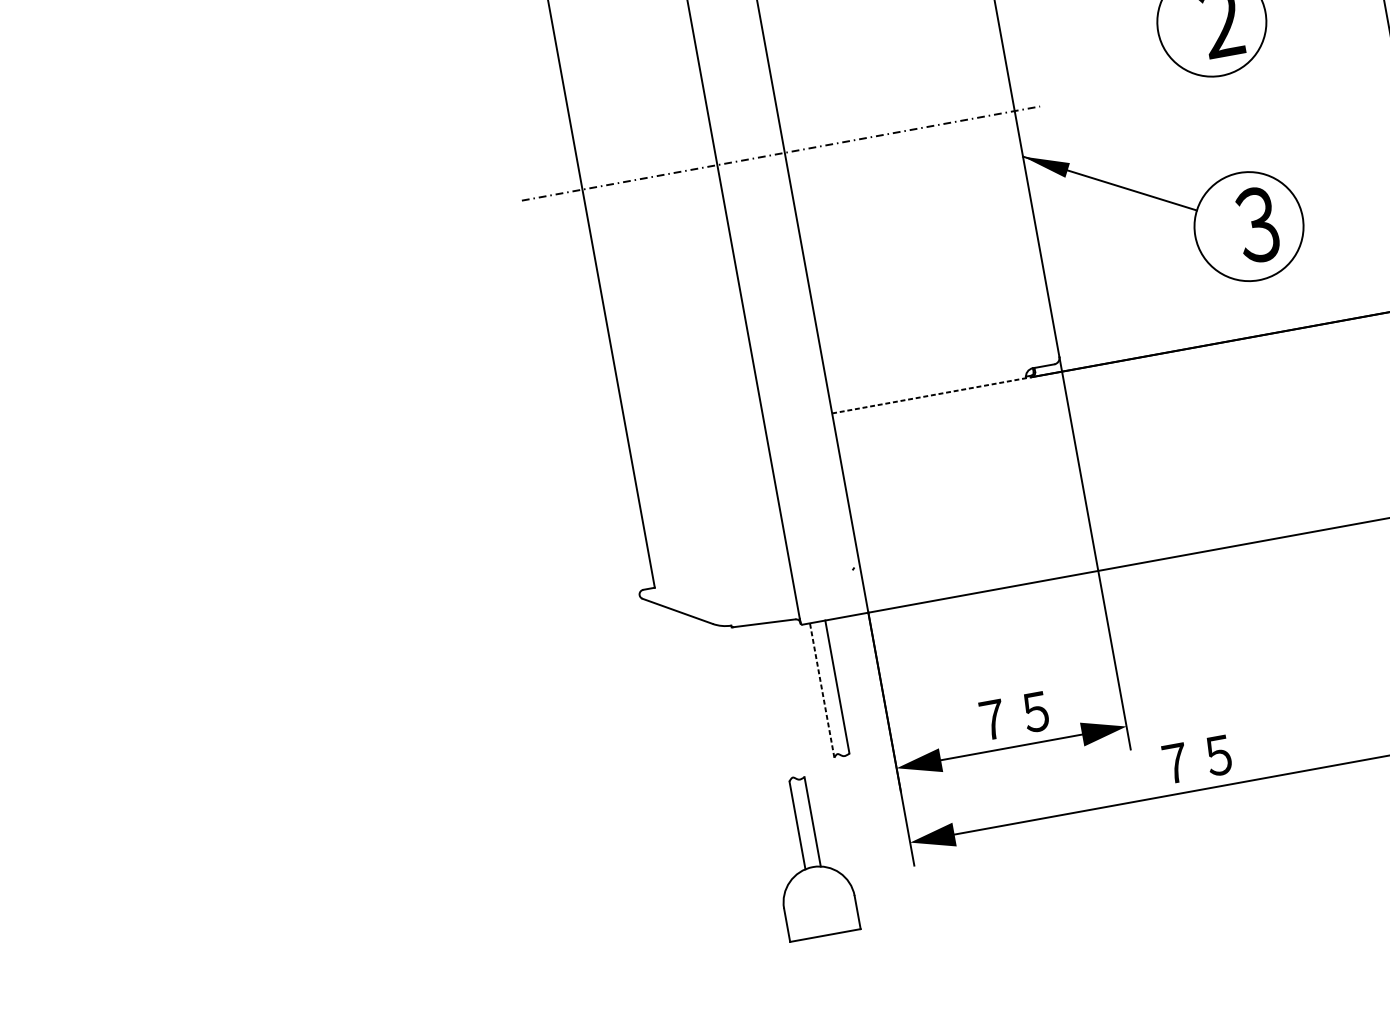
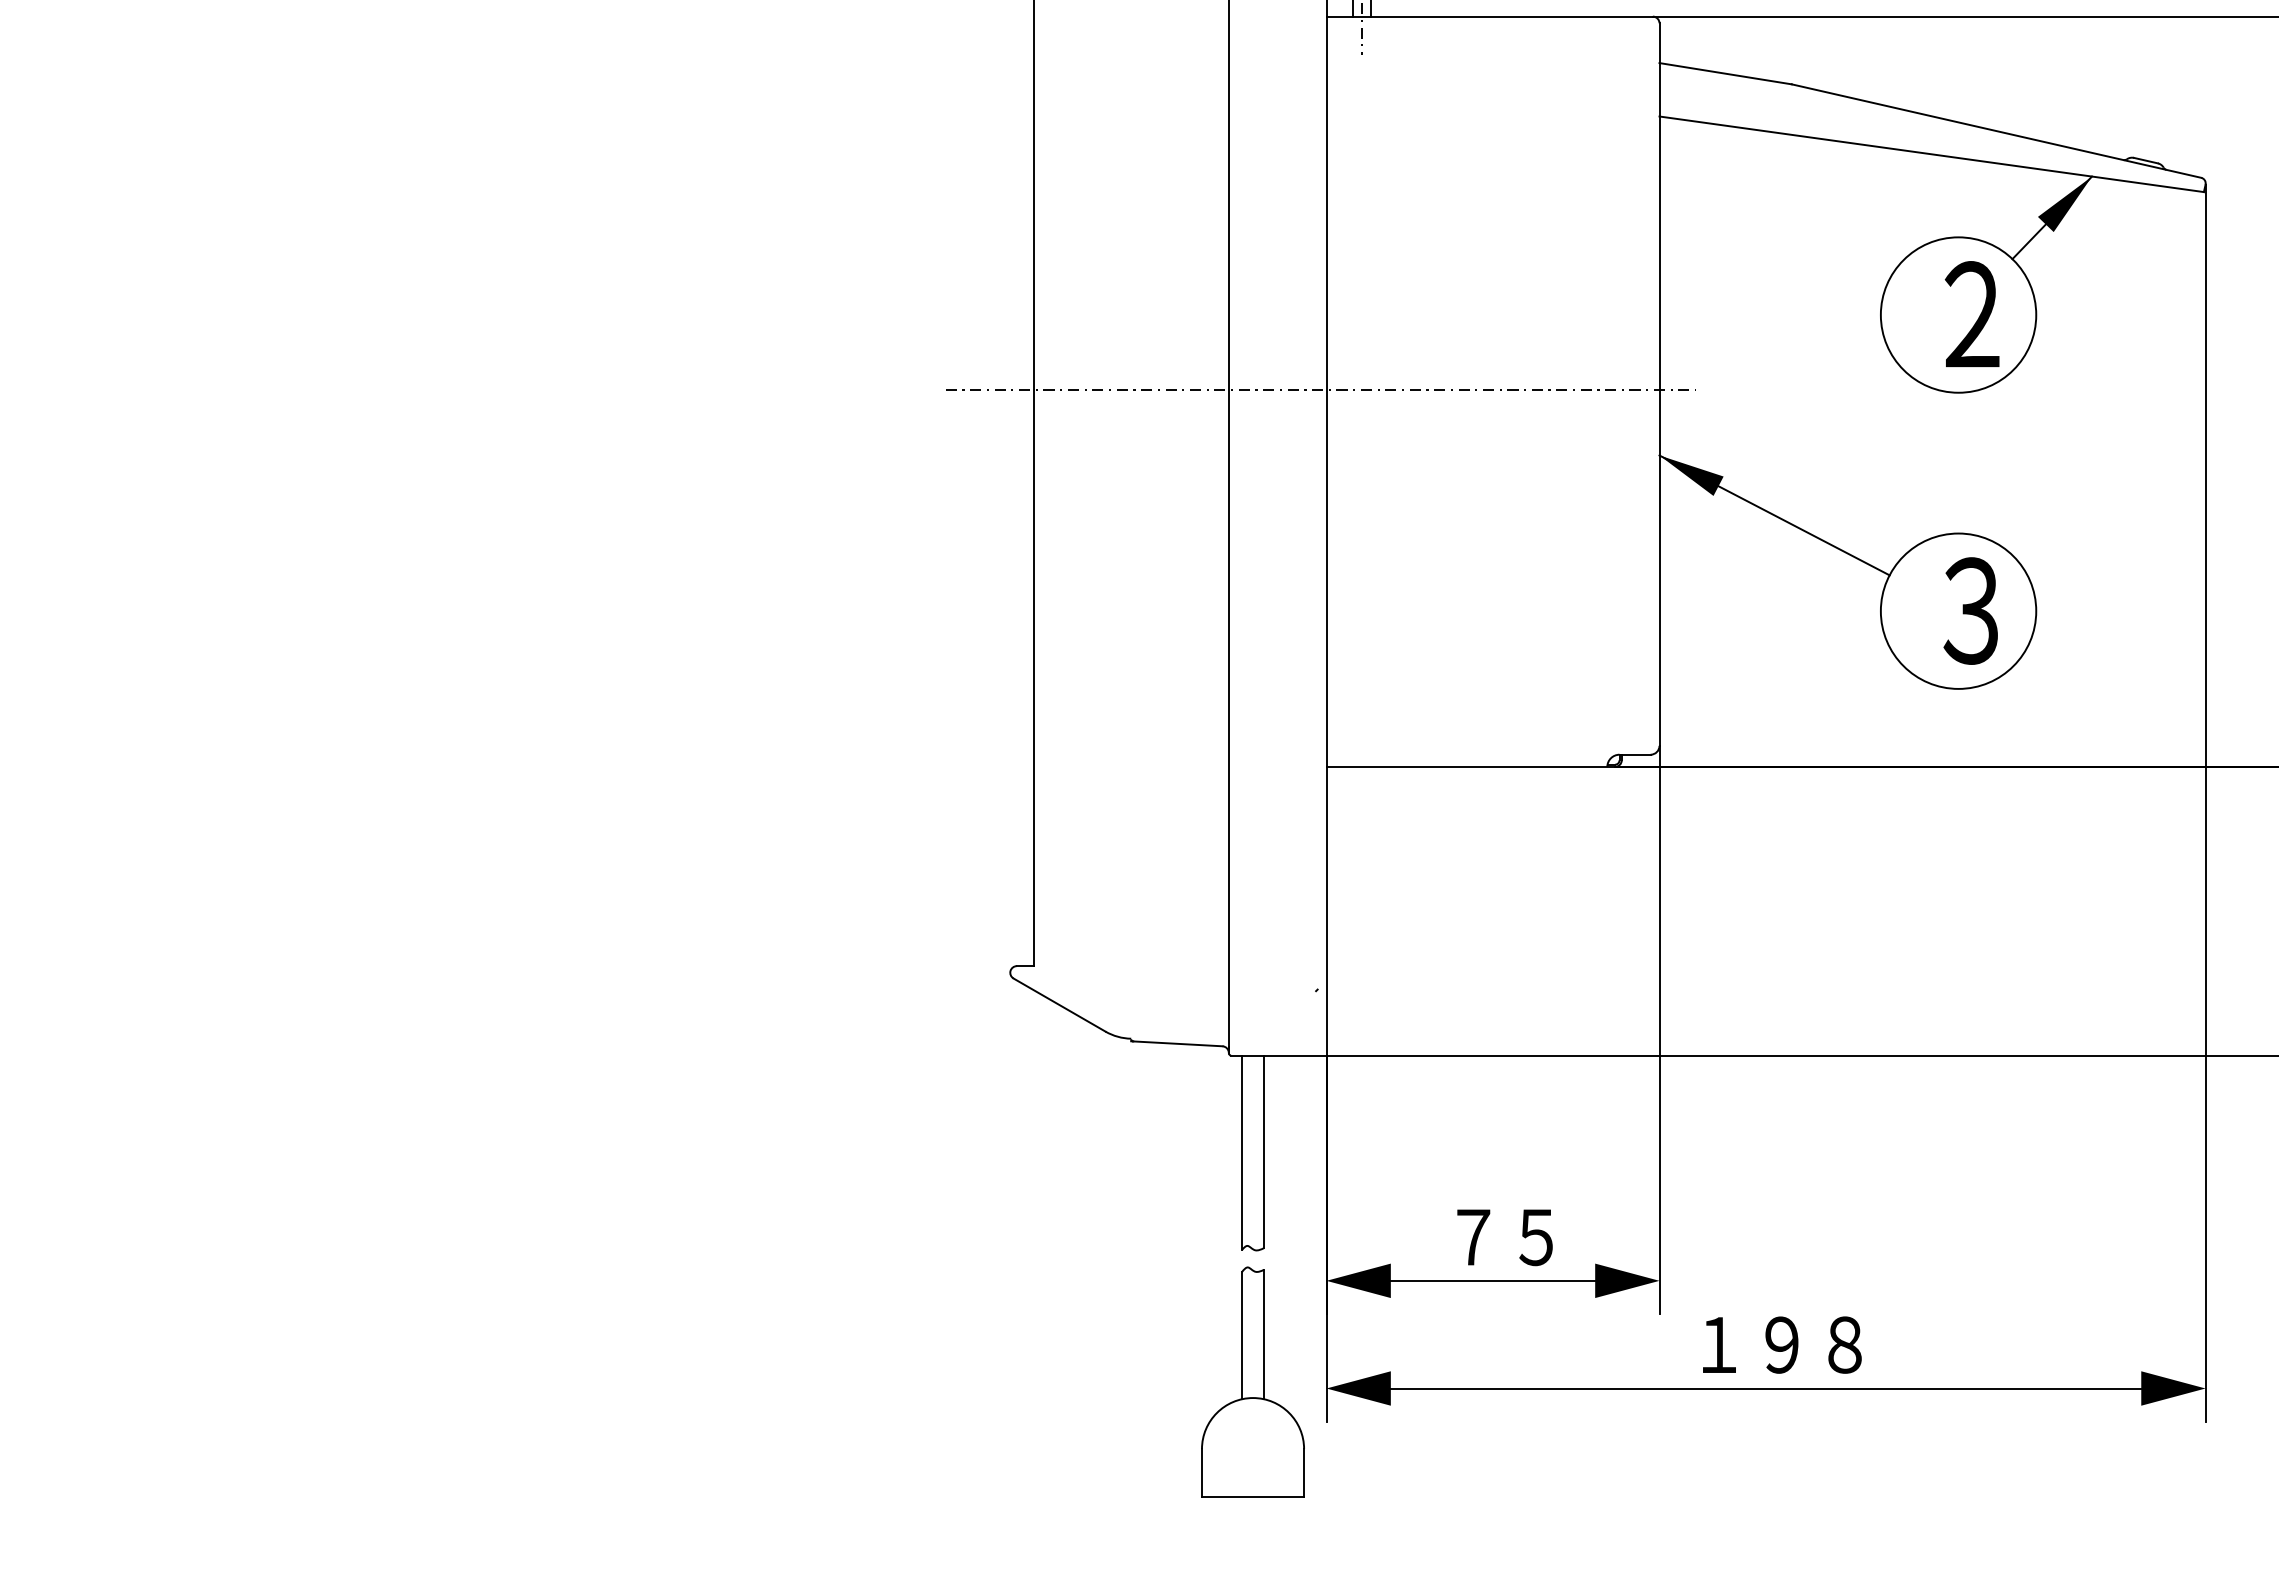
line: (932, 394) -> (1471, 766), dashed -> solid
line: (821, 690) -> (1241, 1152), dashed -> solid
text: (1218, 755) -> (1781, 1344), ７５ -> １９８
part: (810, 855) -> (1252, 1381), moved

